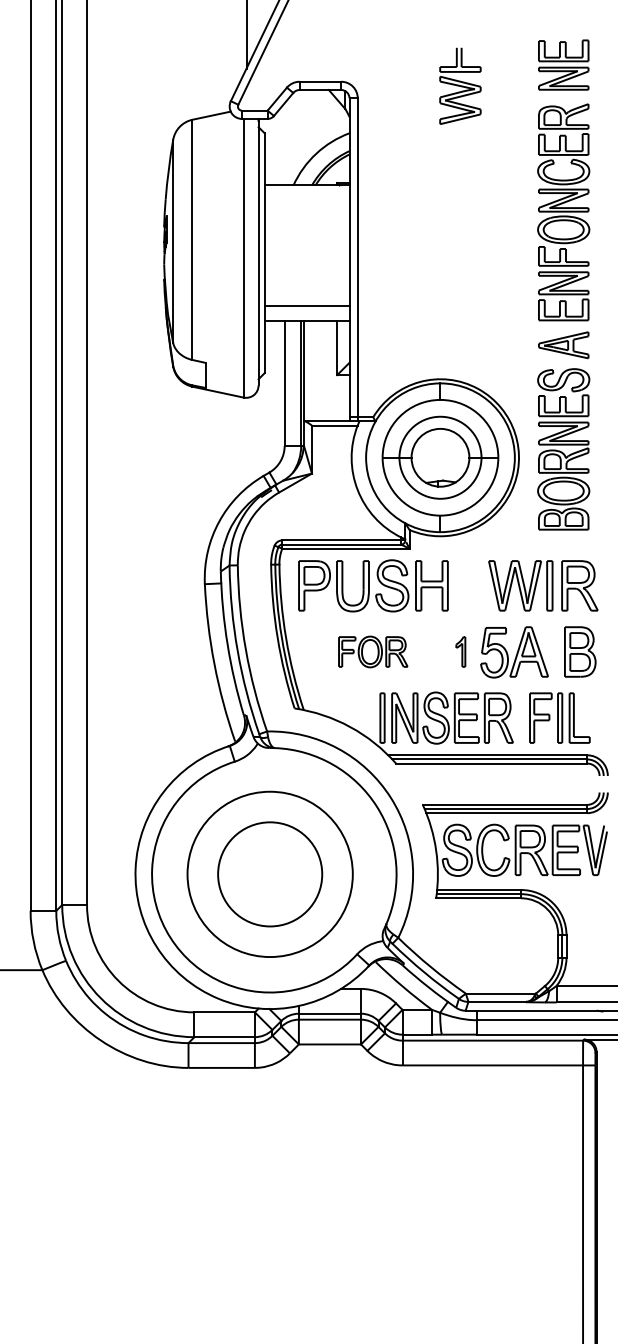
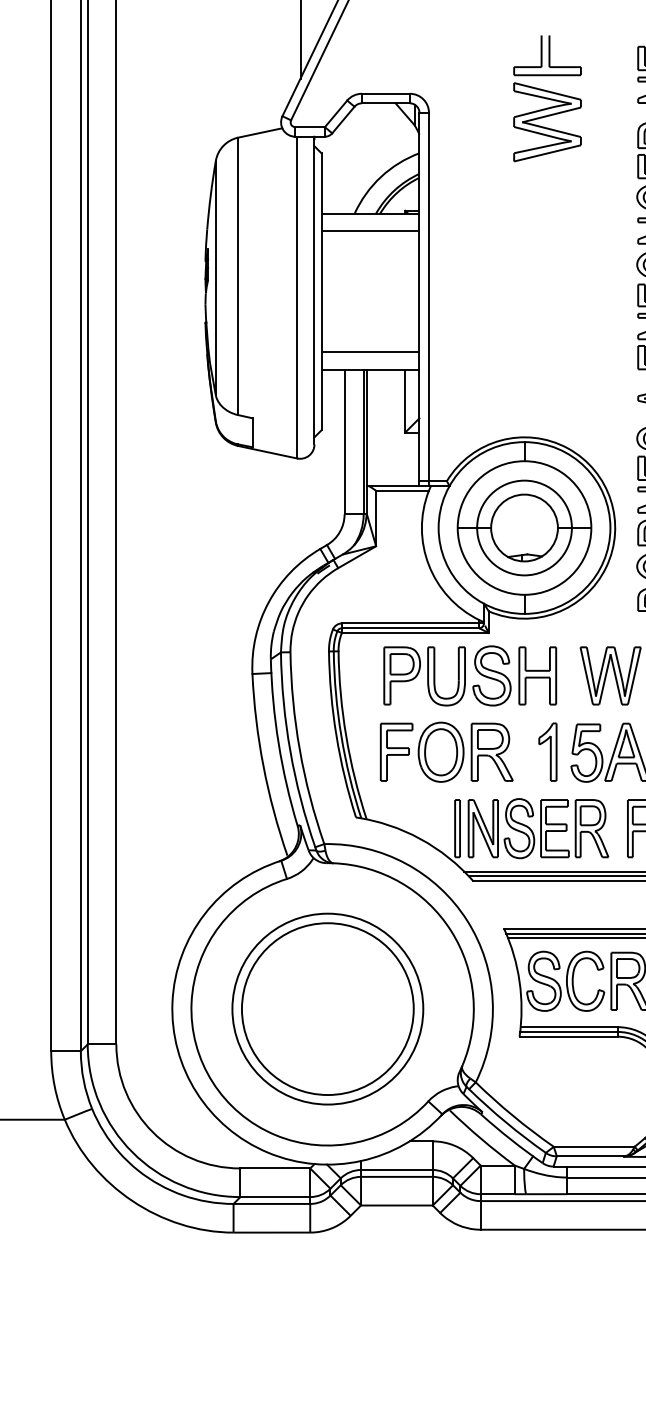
part: (460, 86) -> (547, 99), size x1.43
line: (306, 200) -> (369, 230), added
part: (373, 585) -> (470, 675), moved
part: (373, 651) -> (447, 751), size x1.67
part: (460, 651) -> (547, 751), size x1.67
circle: (269, 874) -> (327, 1009), size x1.43

